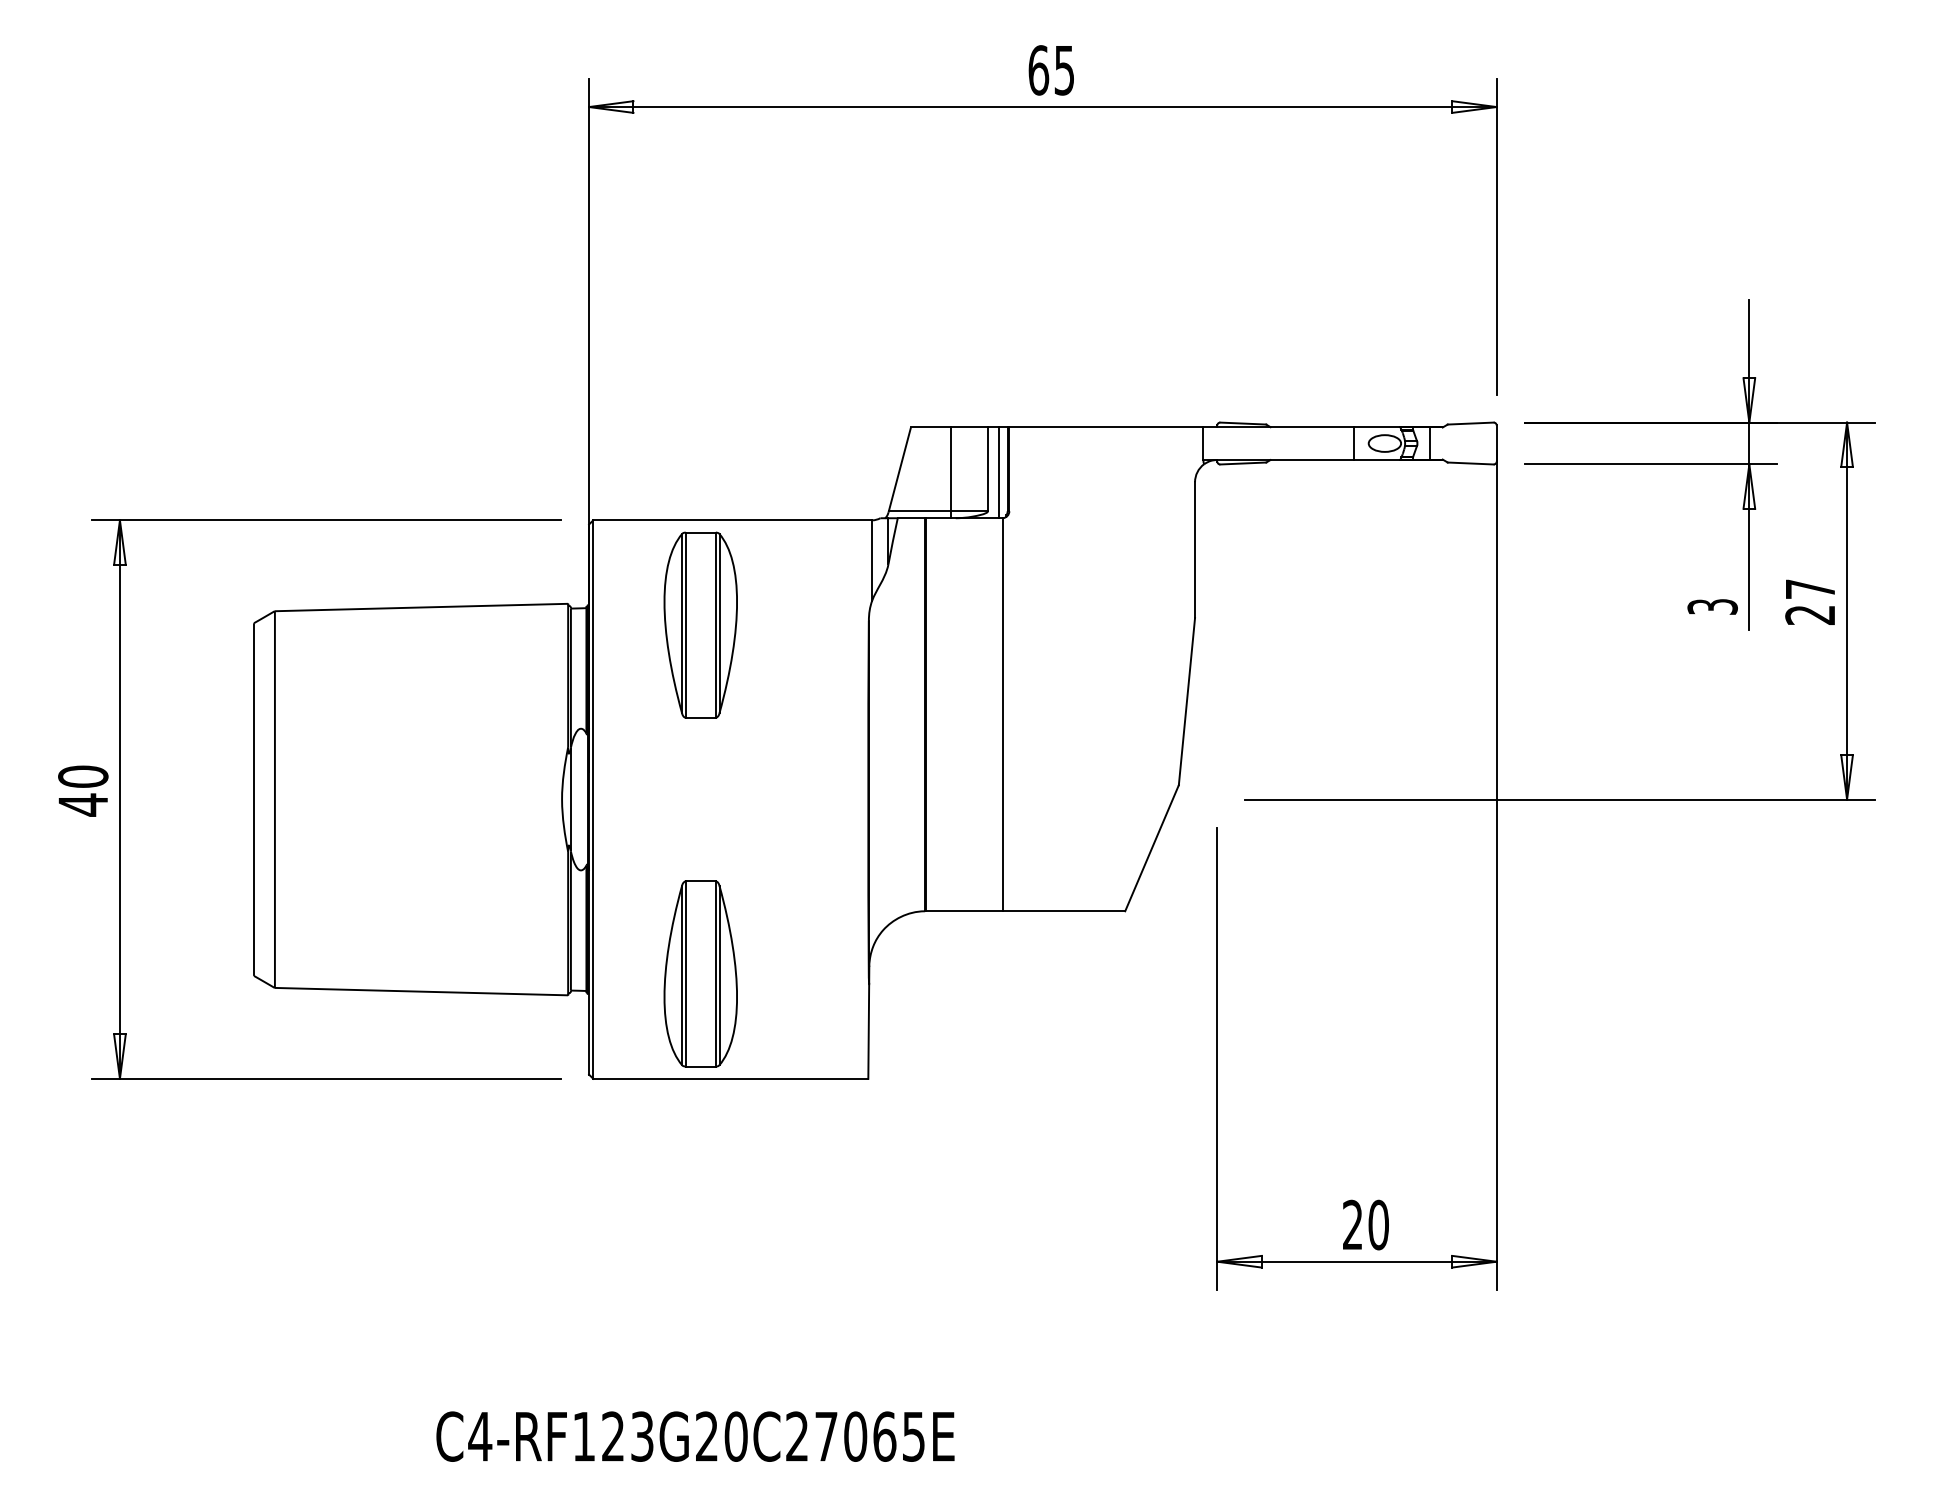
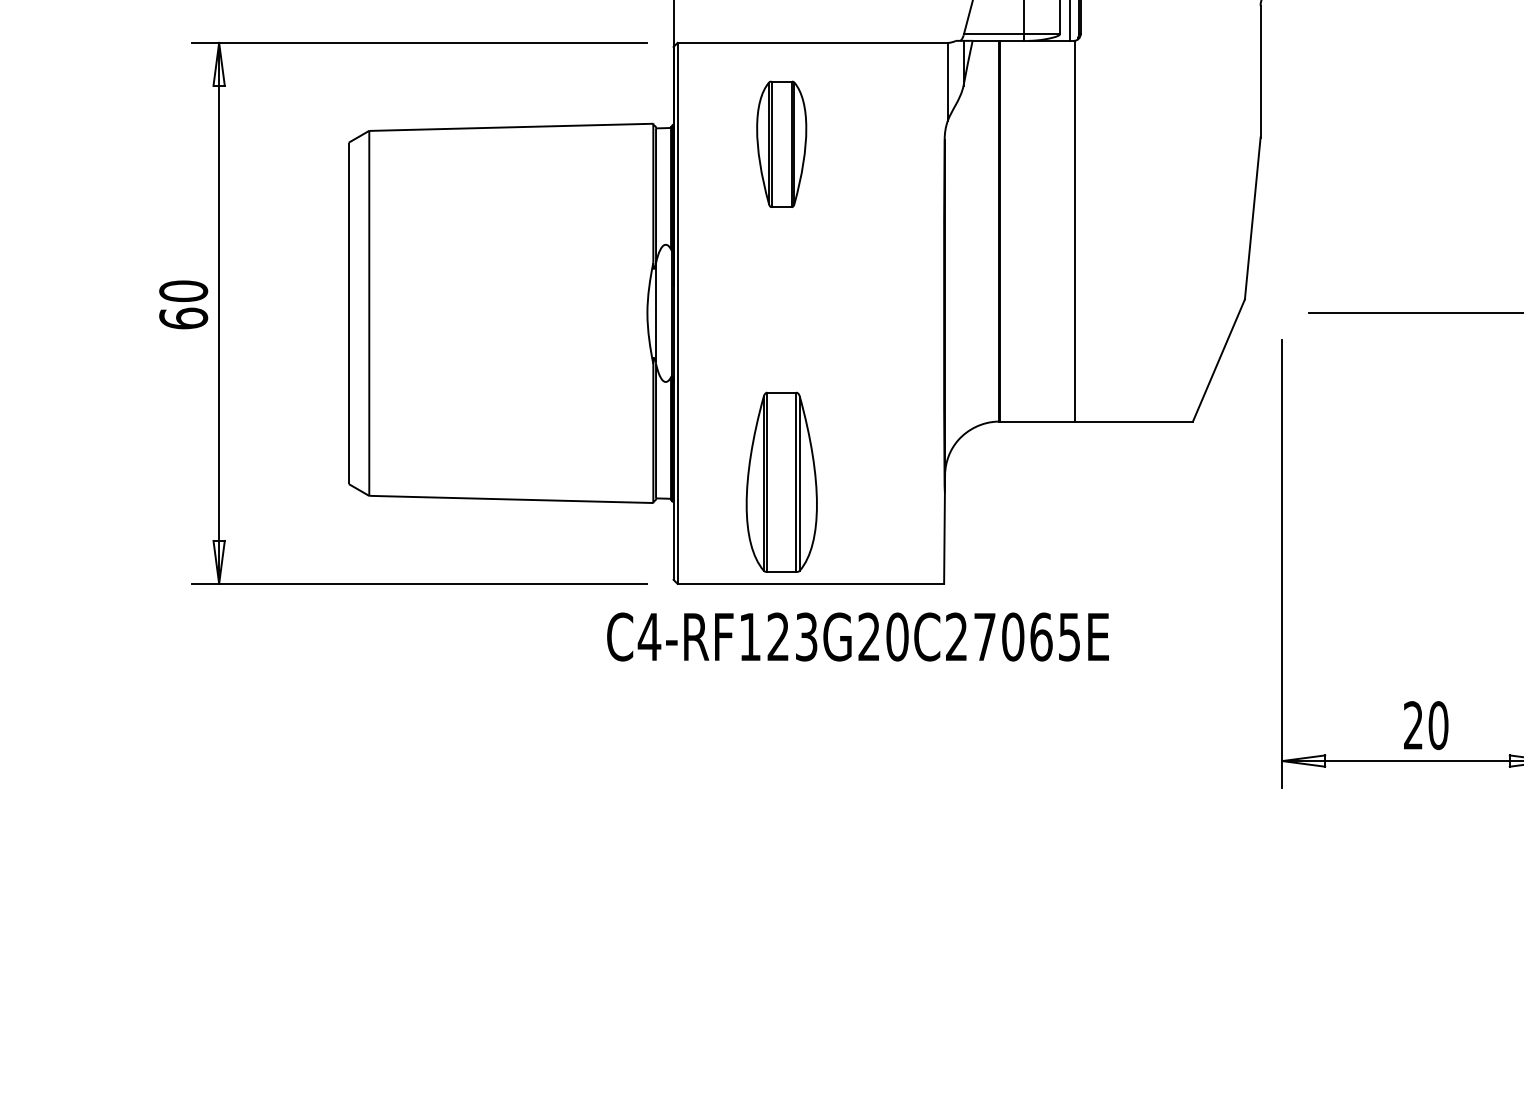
part: (700, 624) -> (781, 143), size x0.7
text: (83, 804) -> (183, 318), 40 -> 60
text: (695, 1436) -> (858, 636), moved

